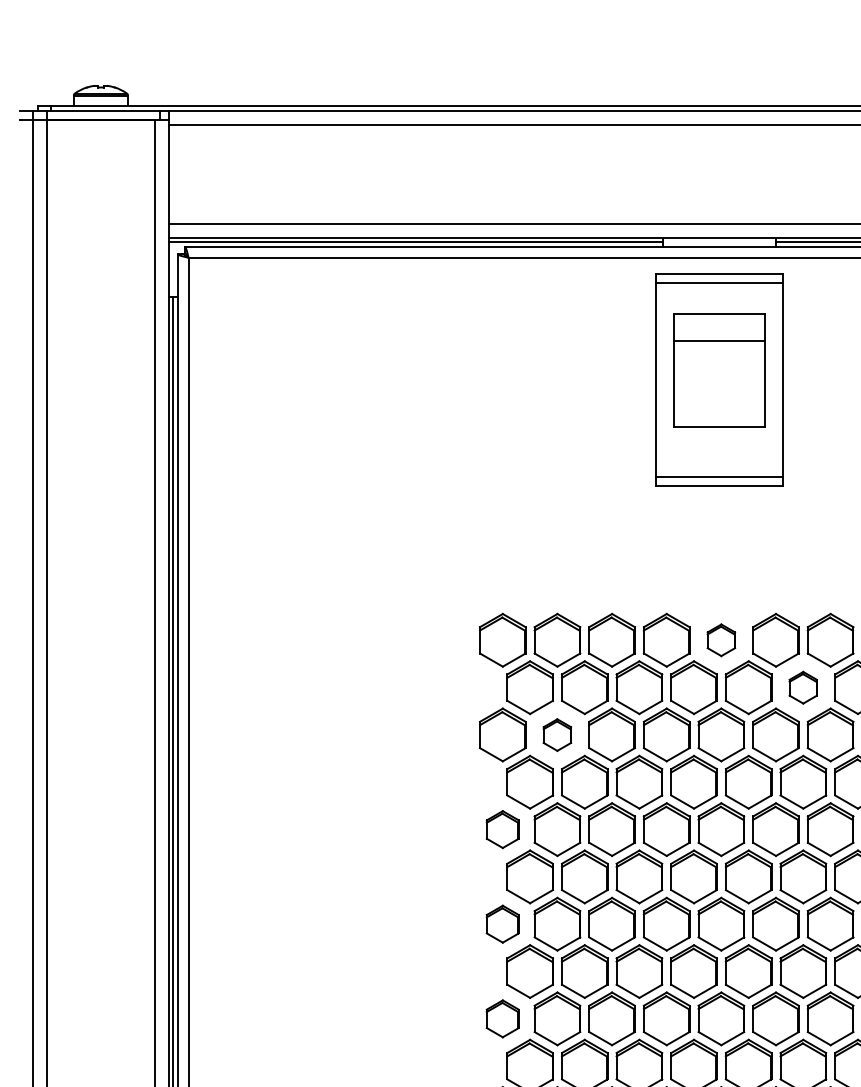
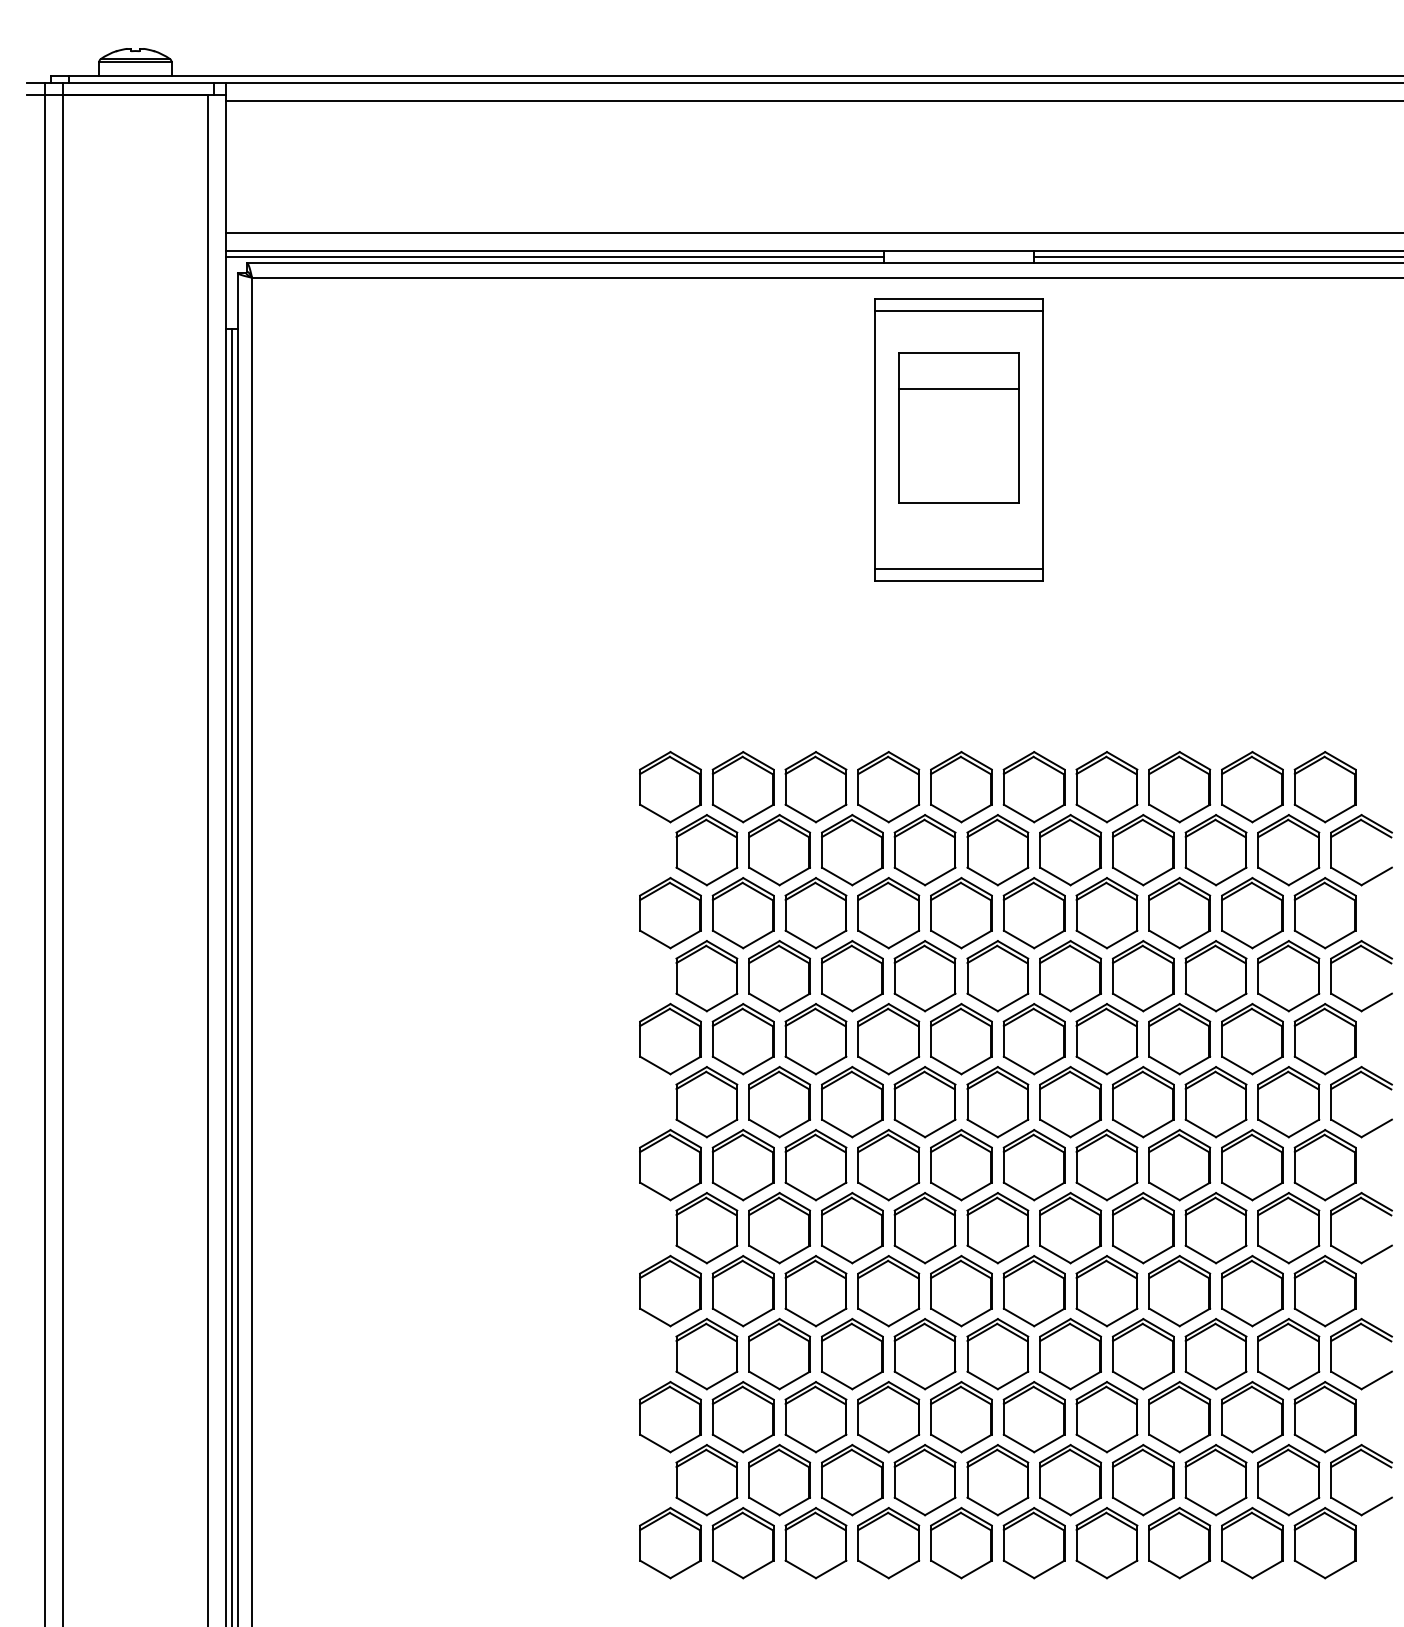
part: (721, 639) -> (961, 786), size x1.67
part: (803, 687) -> (1070, 850), size x1.67
part: (556, 735) -> (742, 913), size x1.67
part: (502, 829) -> (670, 1038), size x1.43
part: (502, 923) -> (670, 1164), size x1.43
part: (502, 1018) -> (670, 1290), size x1.43

